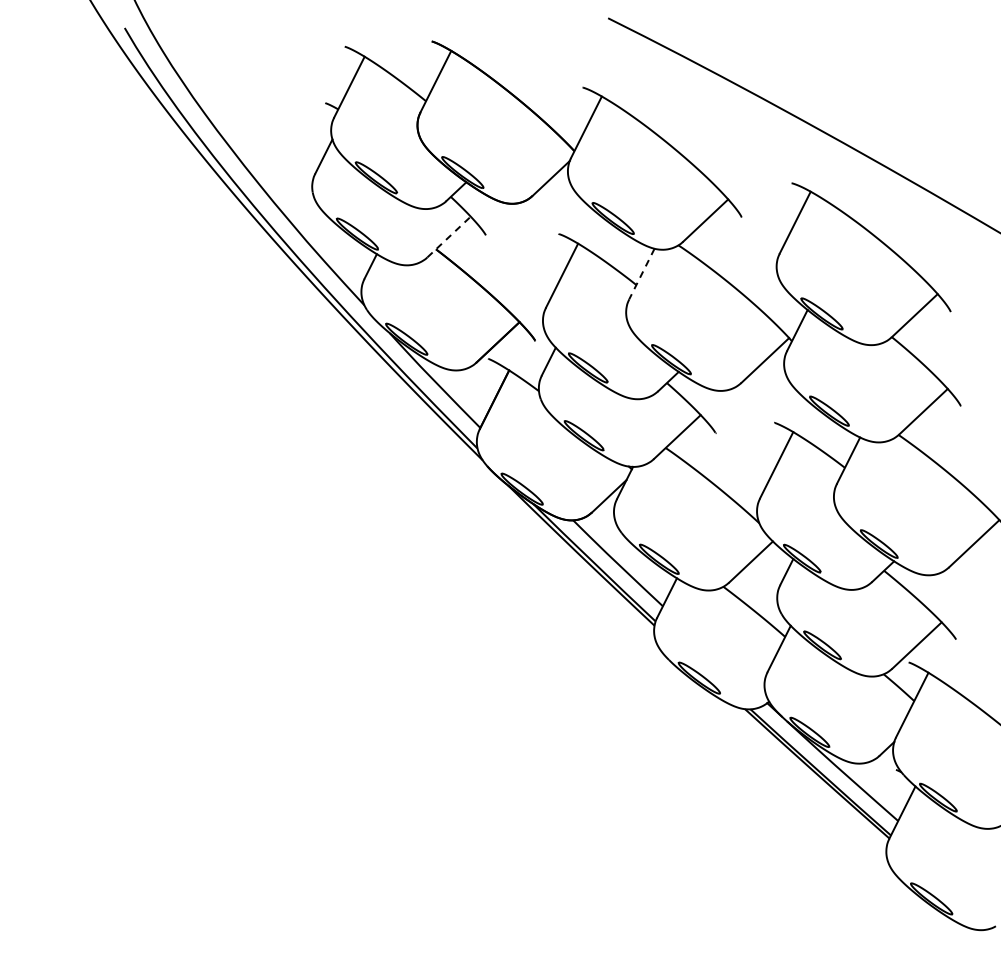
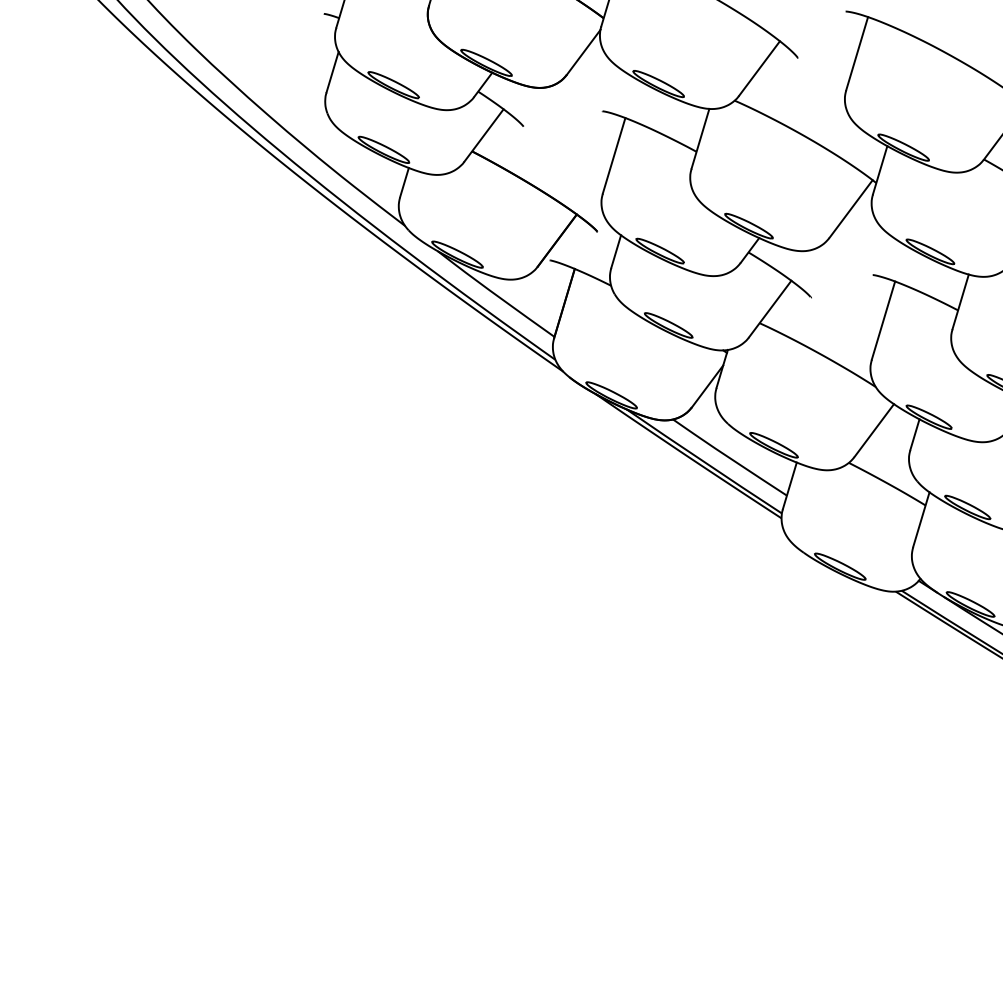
line: (449, 237) -> (484, 135), dashed -> solid
line: (641, 274) -> (700, 139), dashed -> solid

